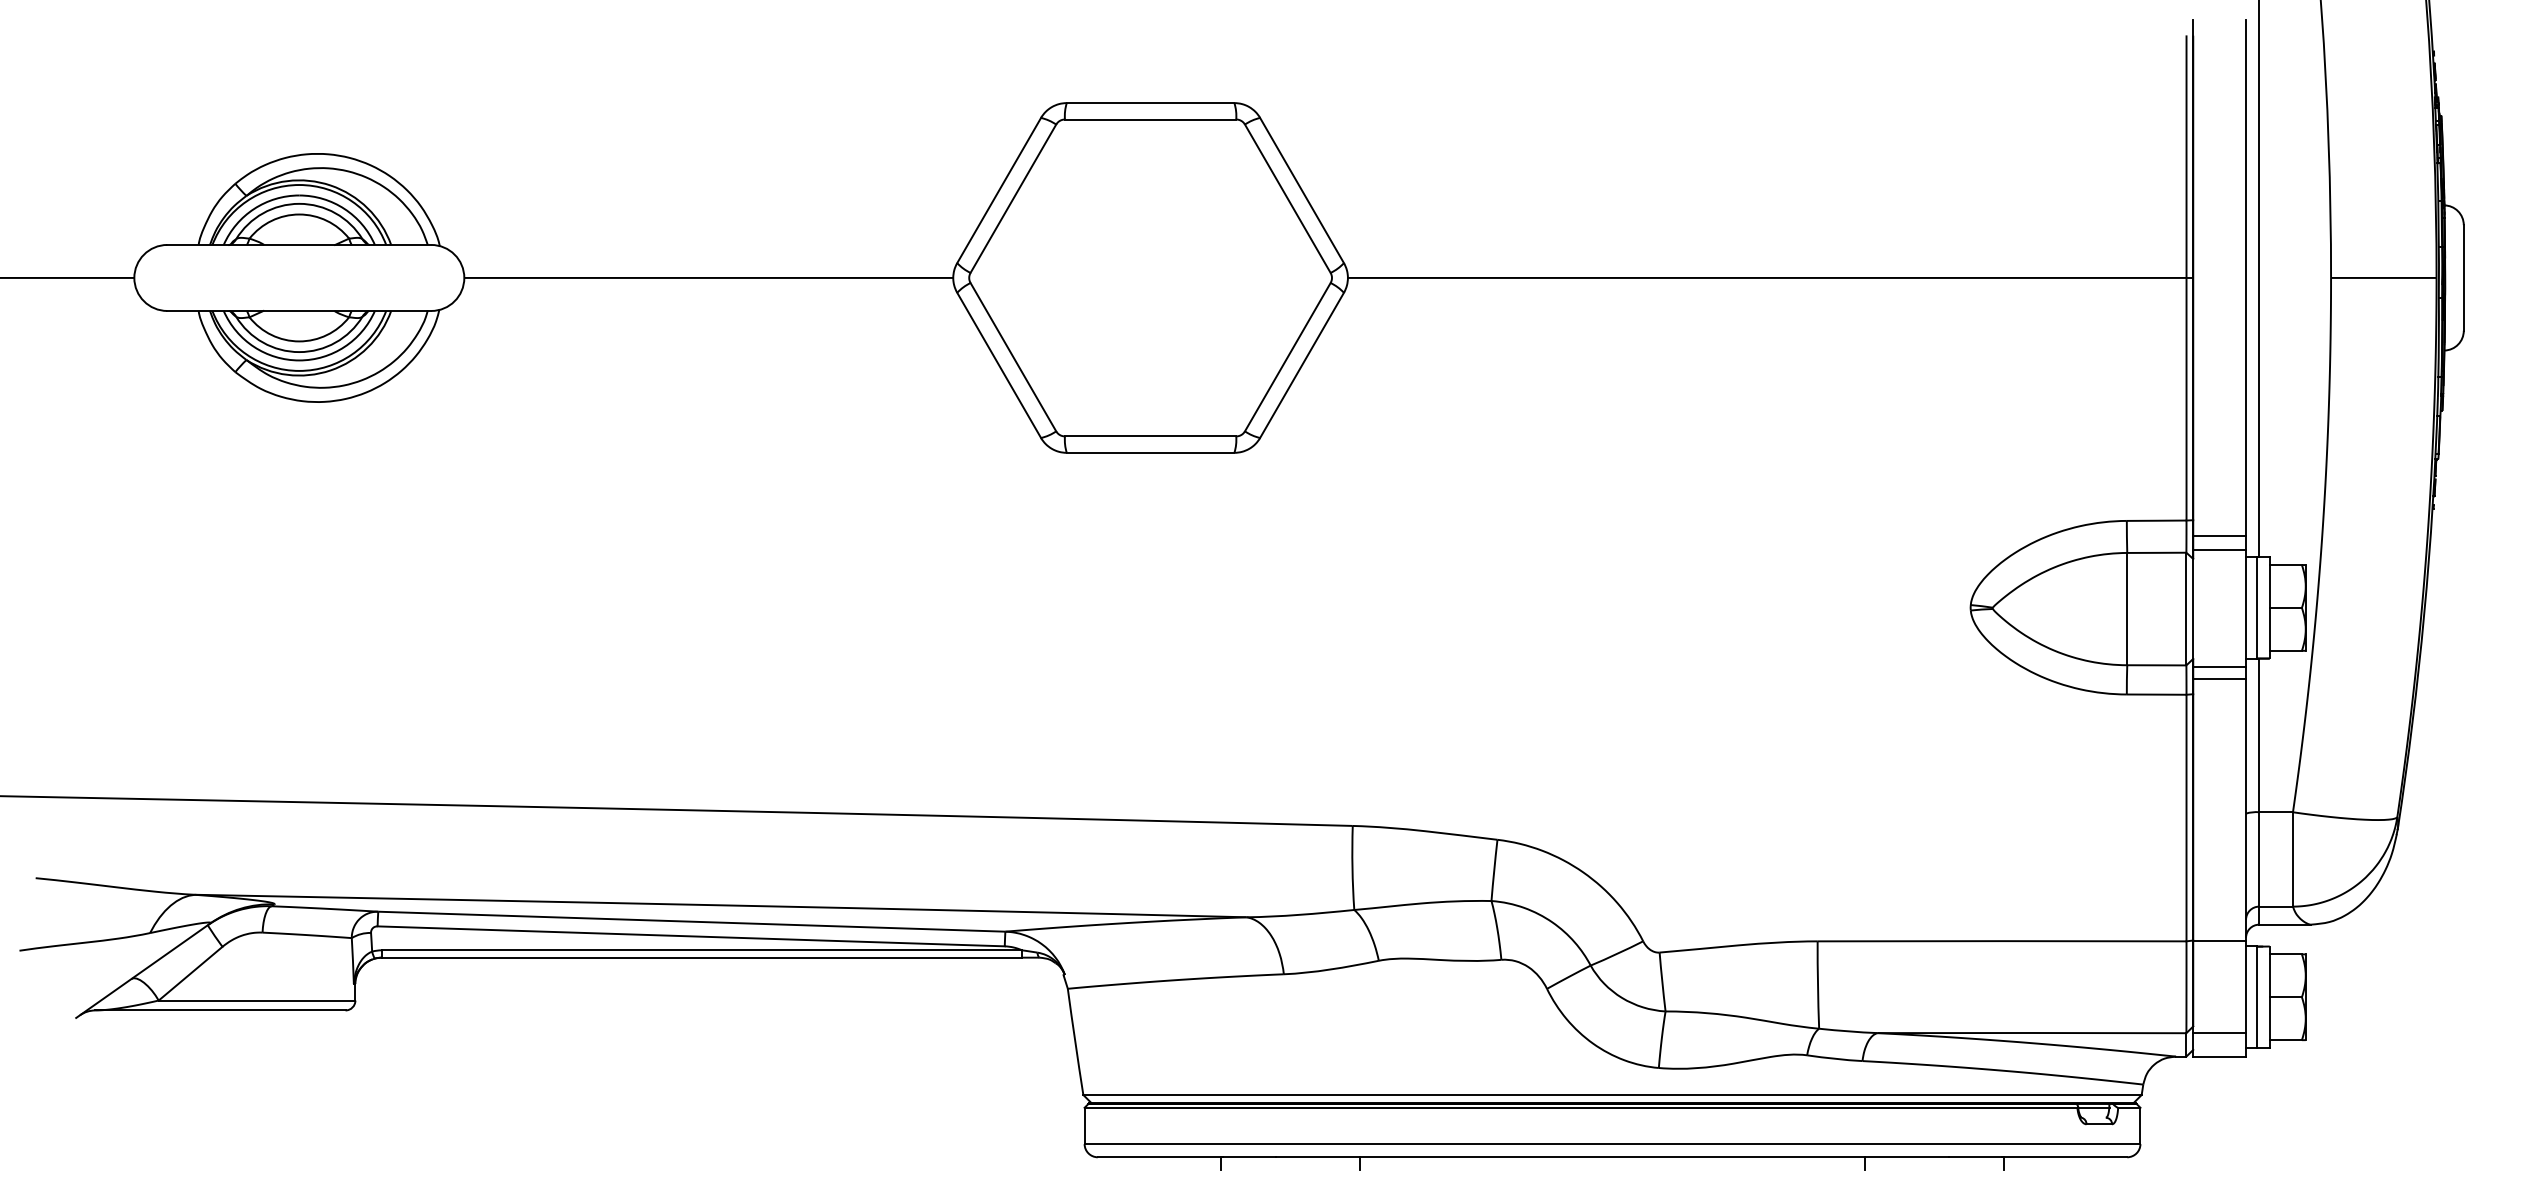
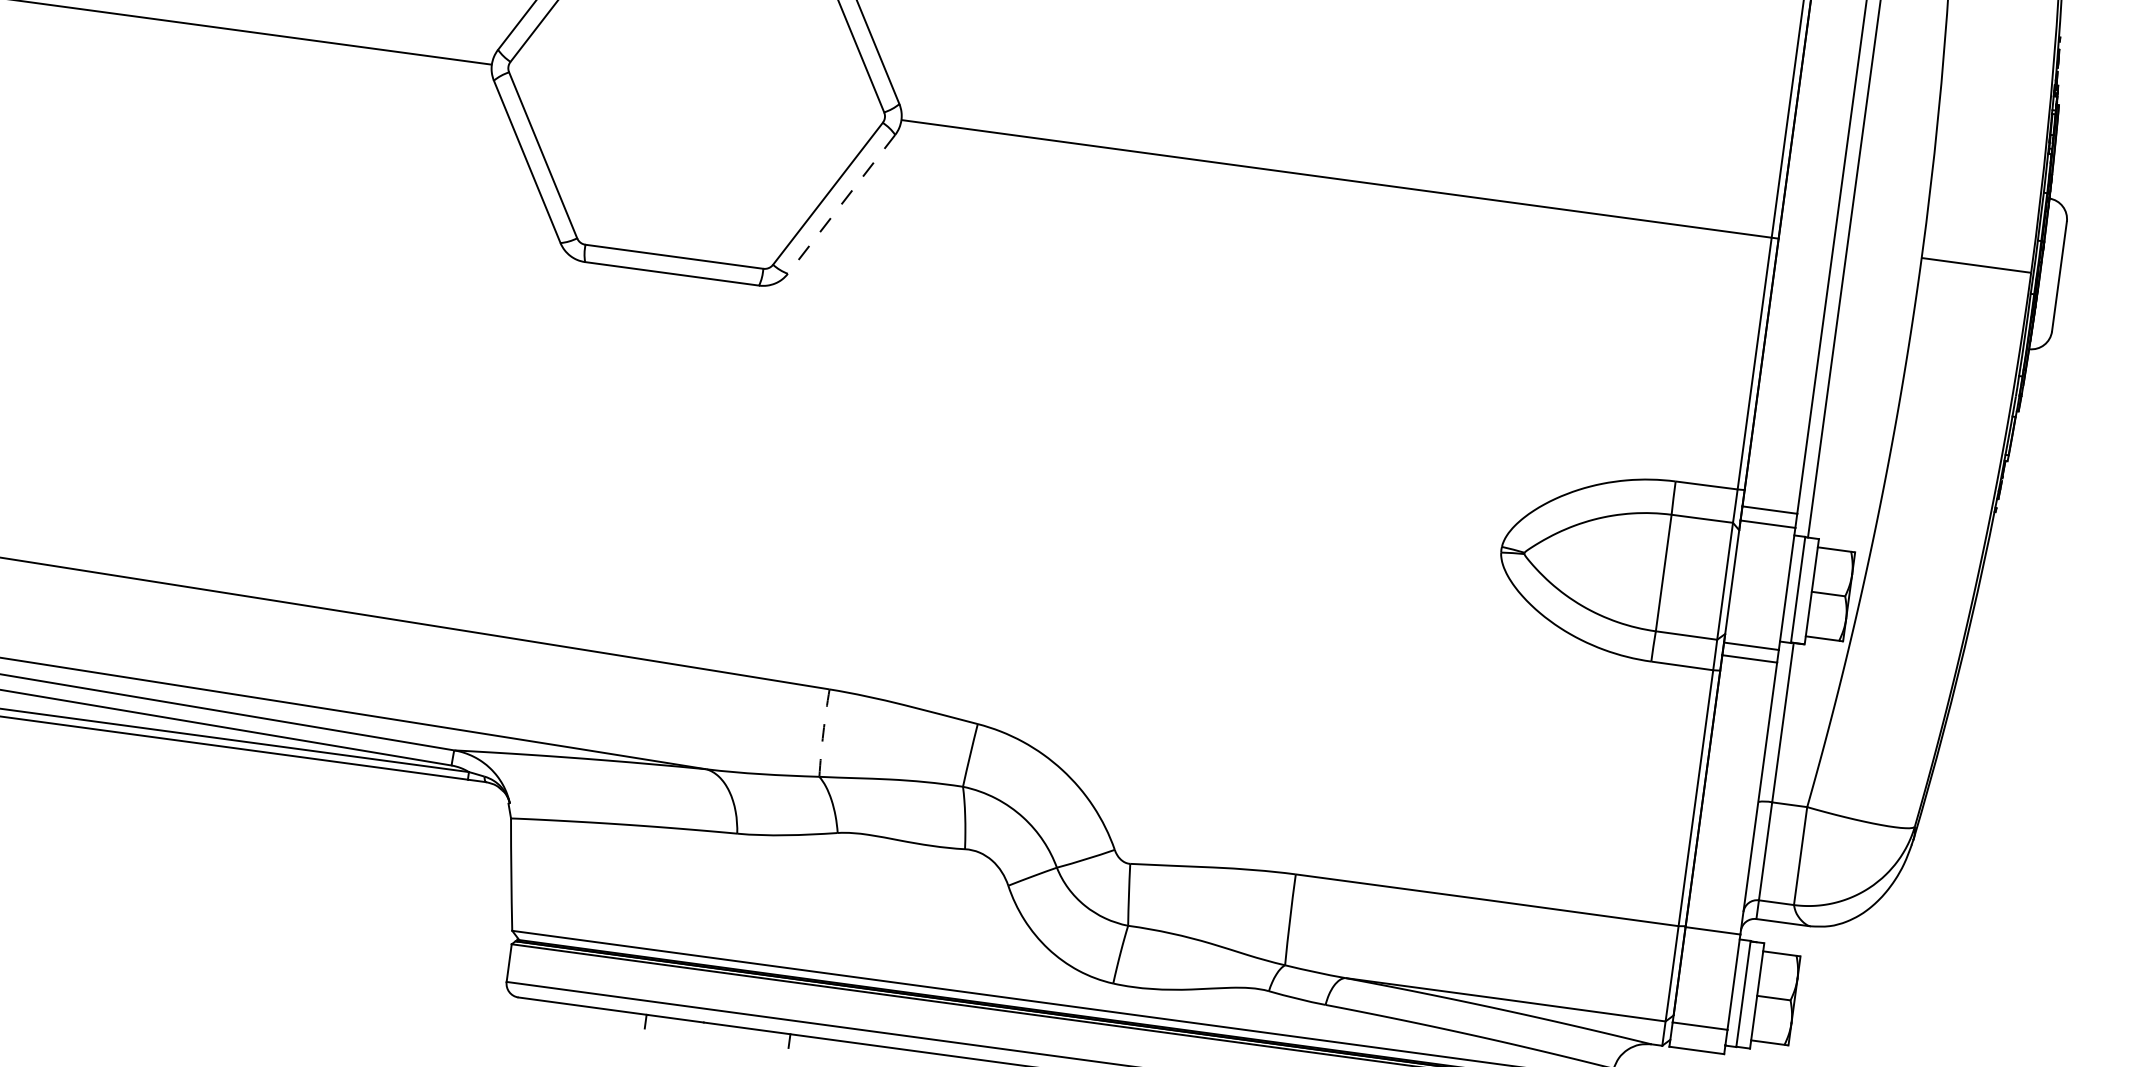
line: (1302, 365) -> (842, 204), solid -> dashed
arc: (1352, 867) -> (823, 732), solid -> dashed

